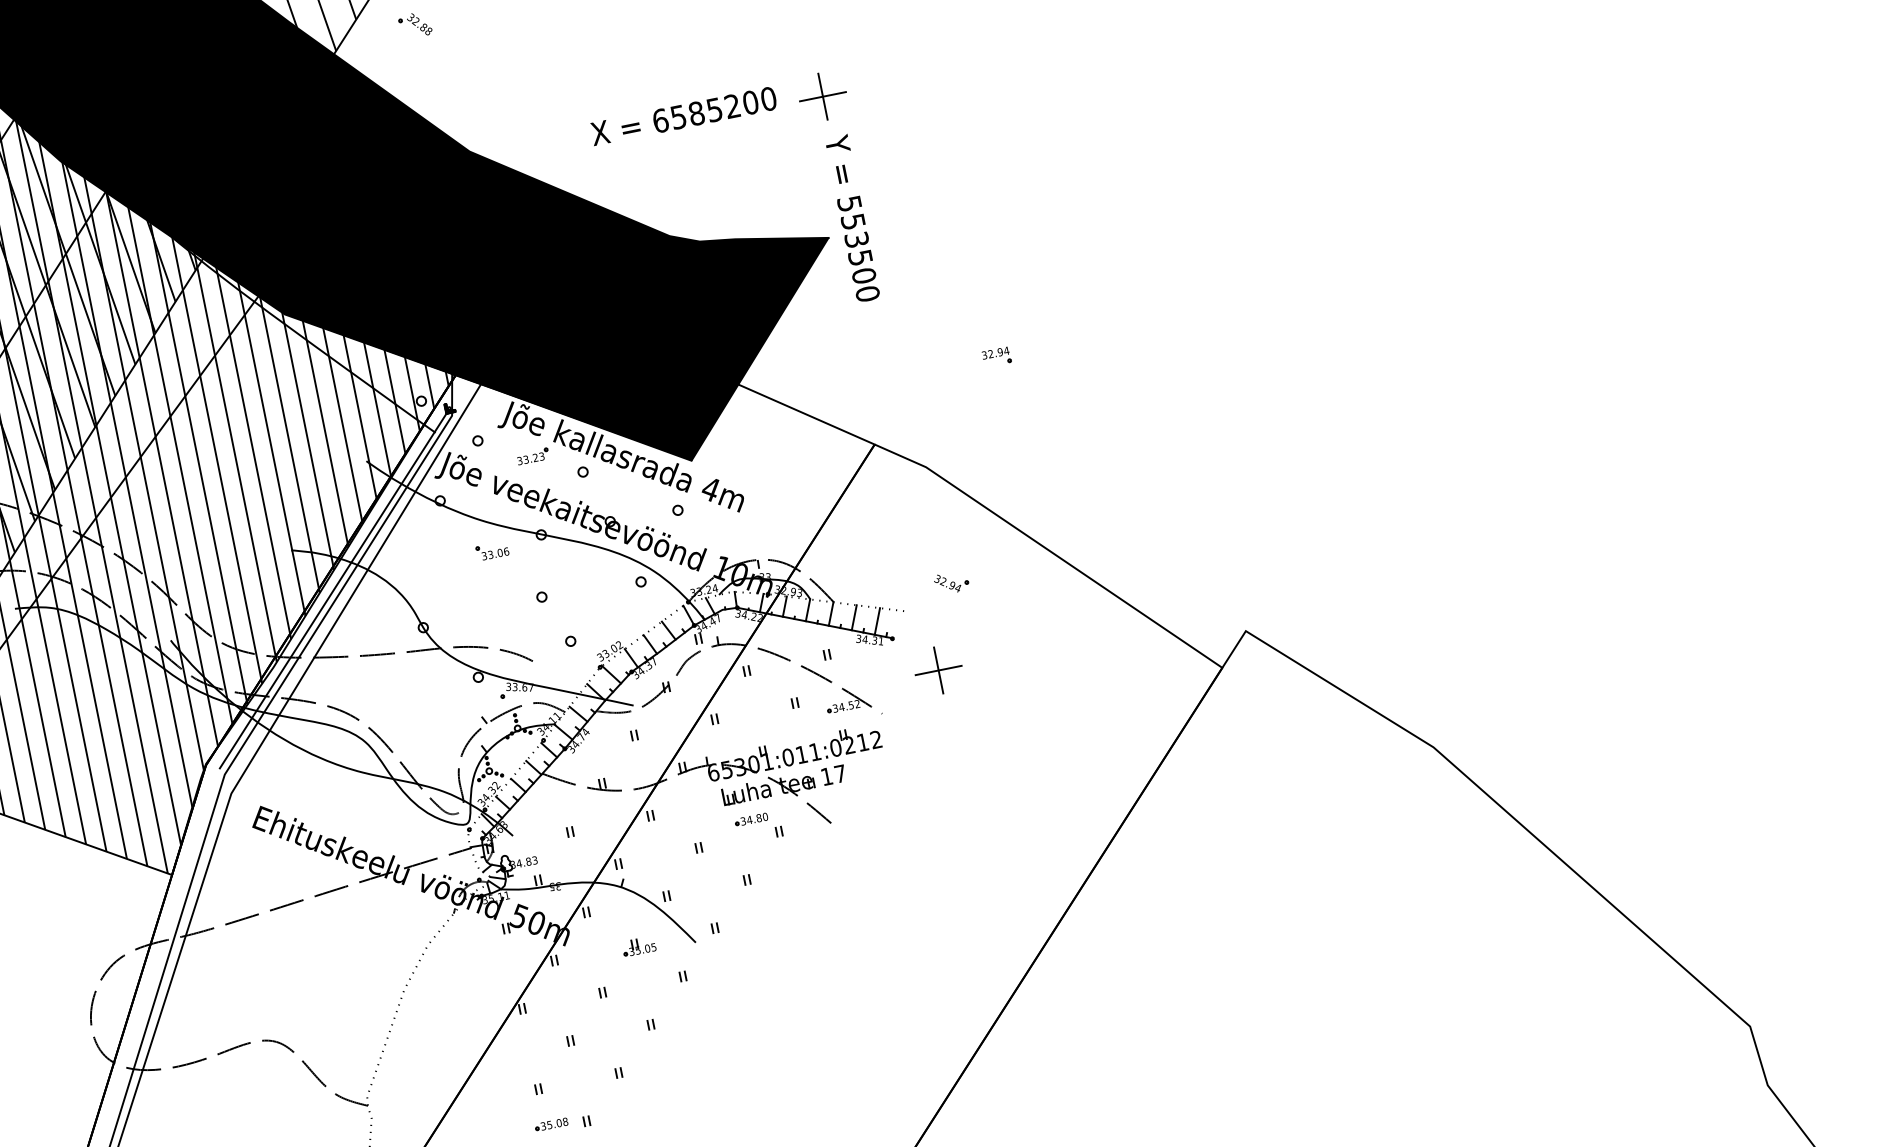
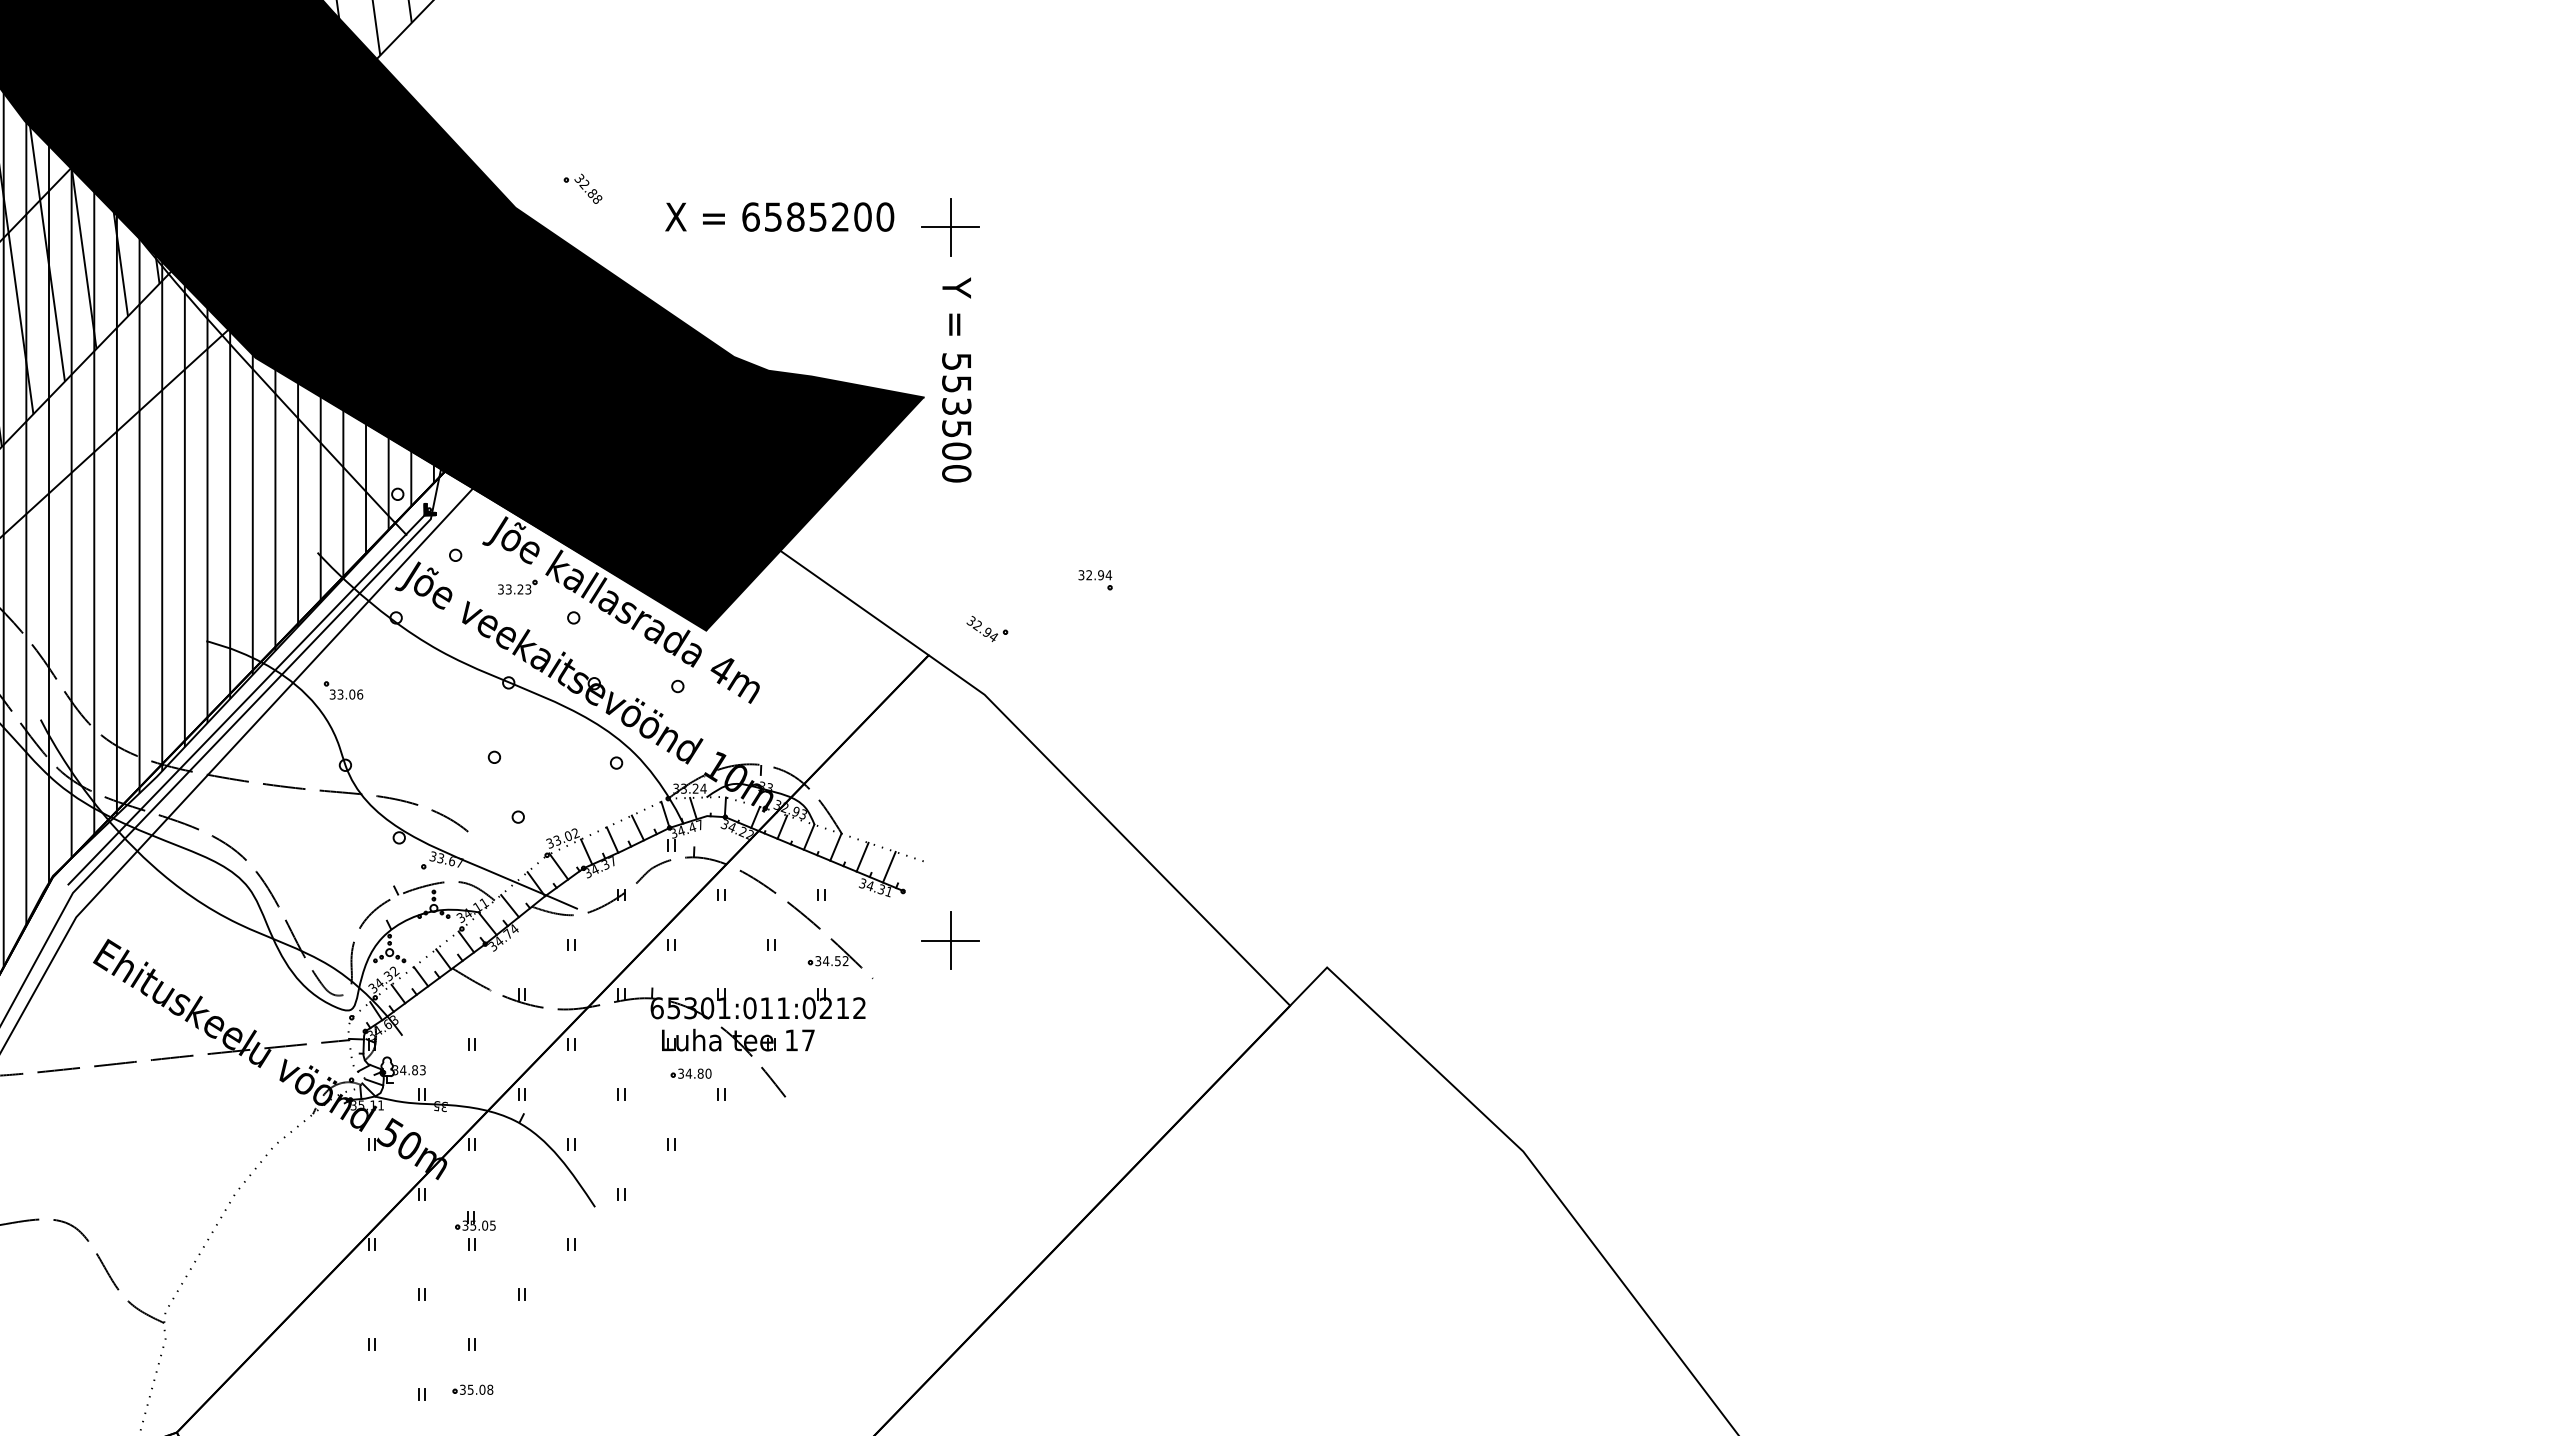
part: (414, 25) -> (582, 188), moved
part: (492, 551) -> (343, 690), moved
part: (951, 582) -> (987, 628), moved
part: (639, 946) -> (475, 1220), moved
part: (551, 1124) -> (472, 1389), moved

